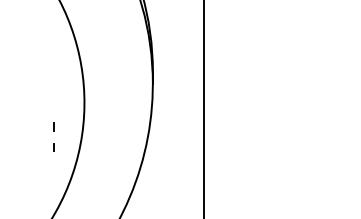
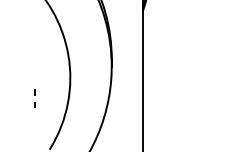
line: (53, 131) -> (34, 95), moved

